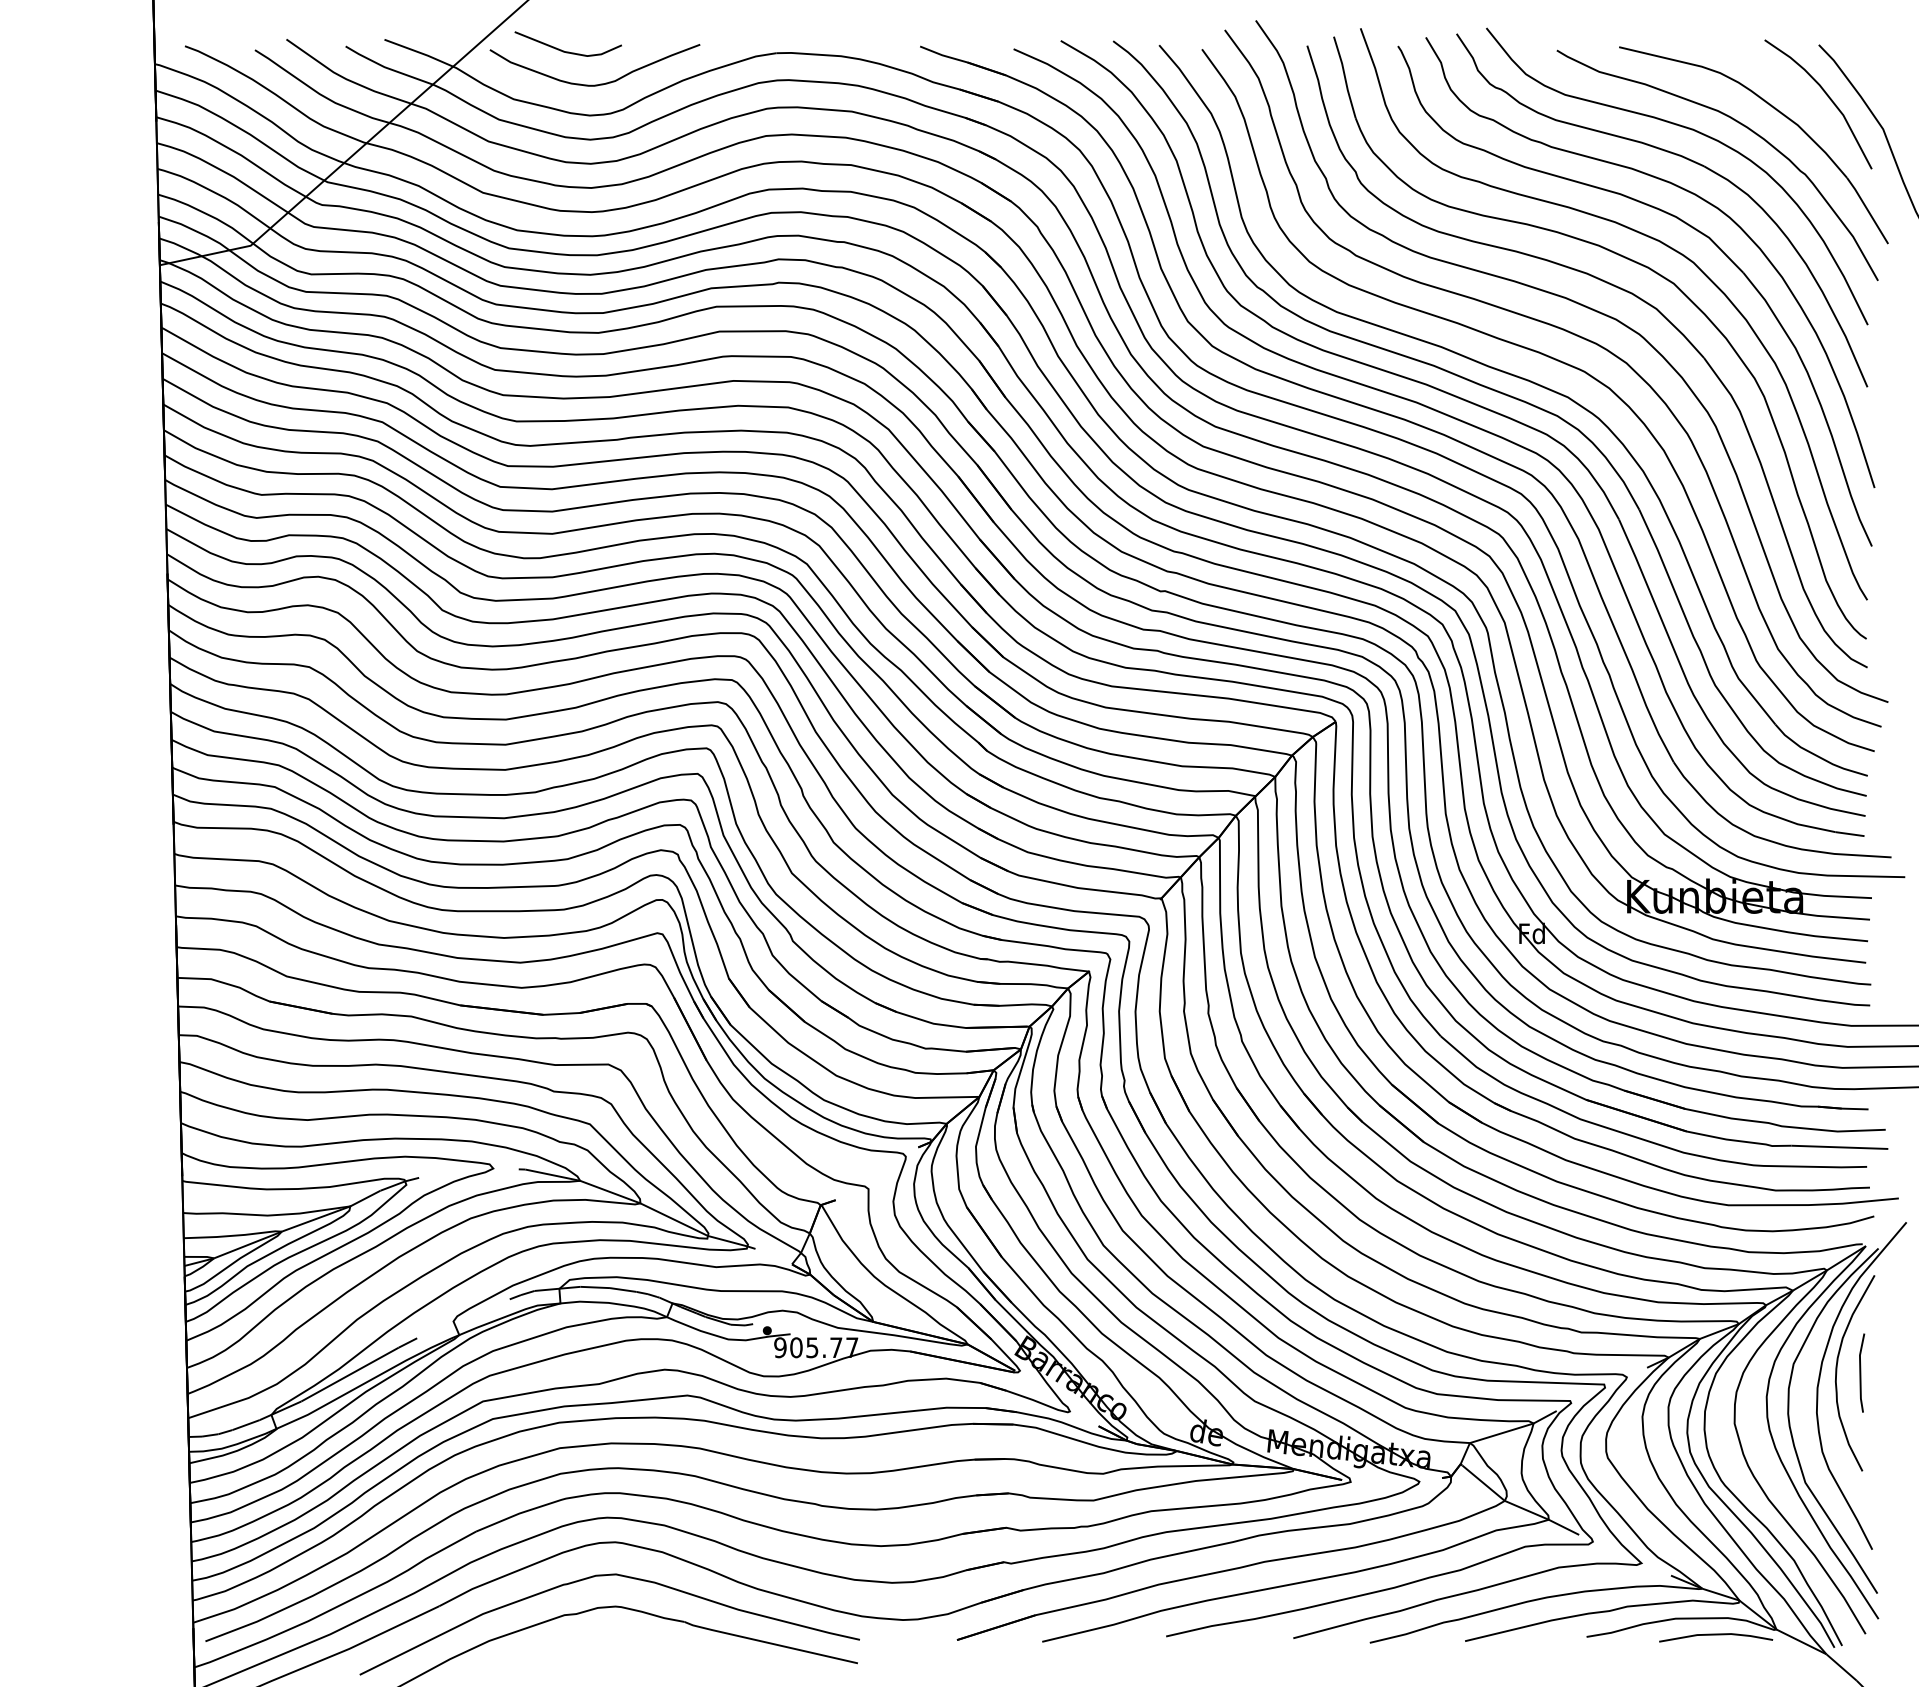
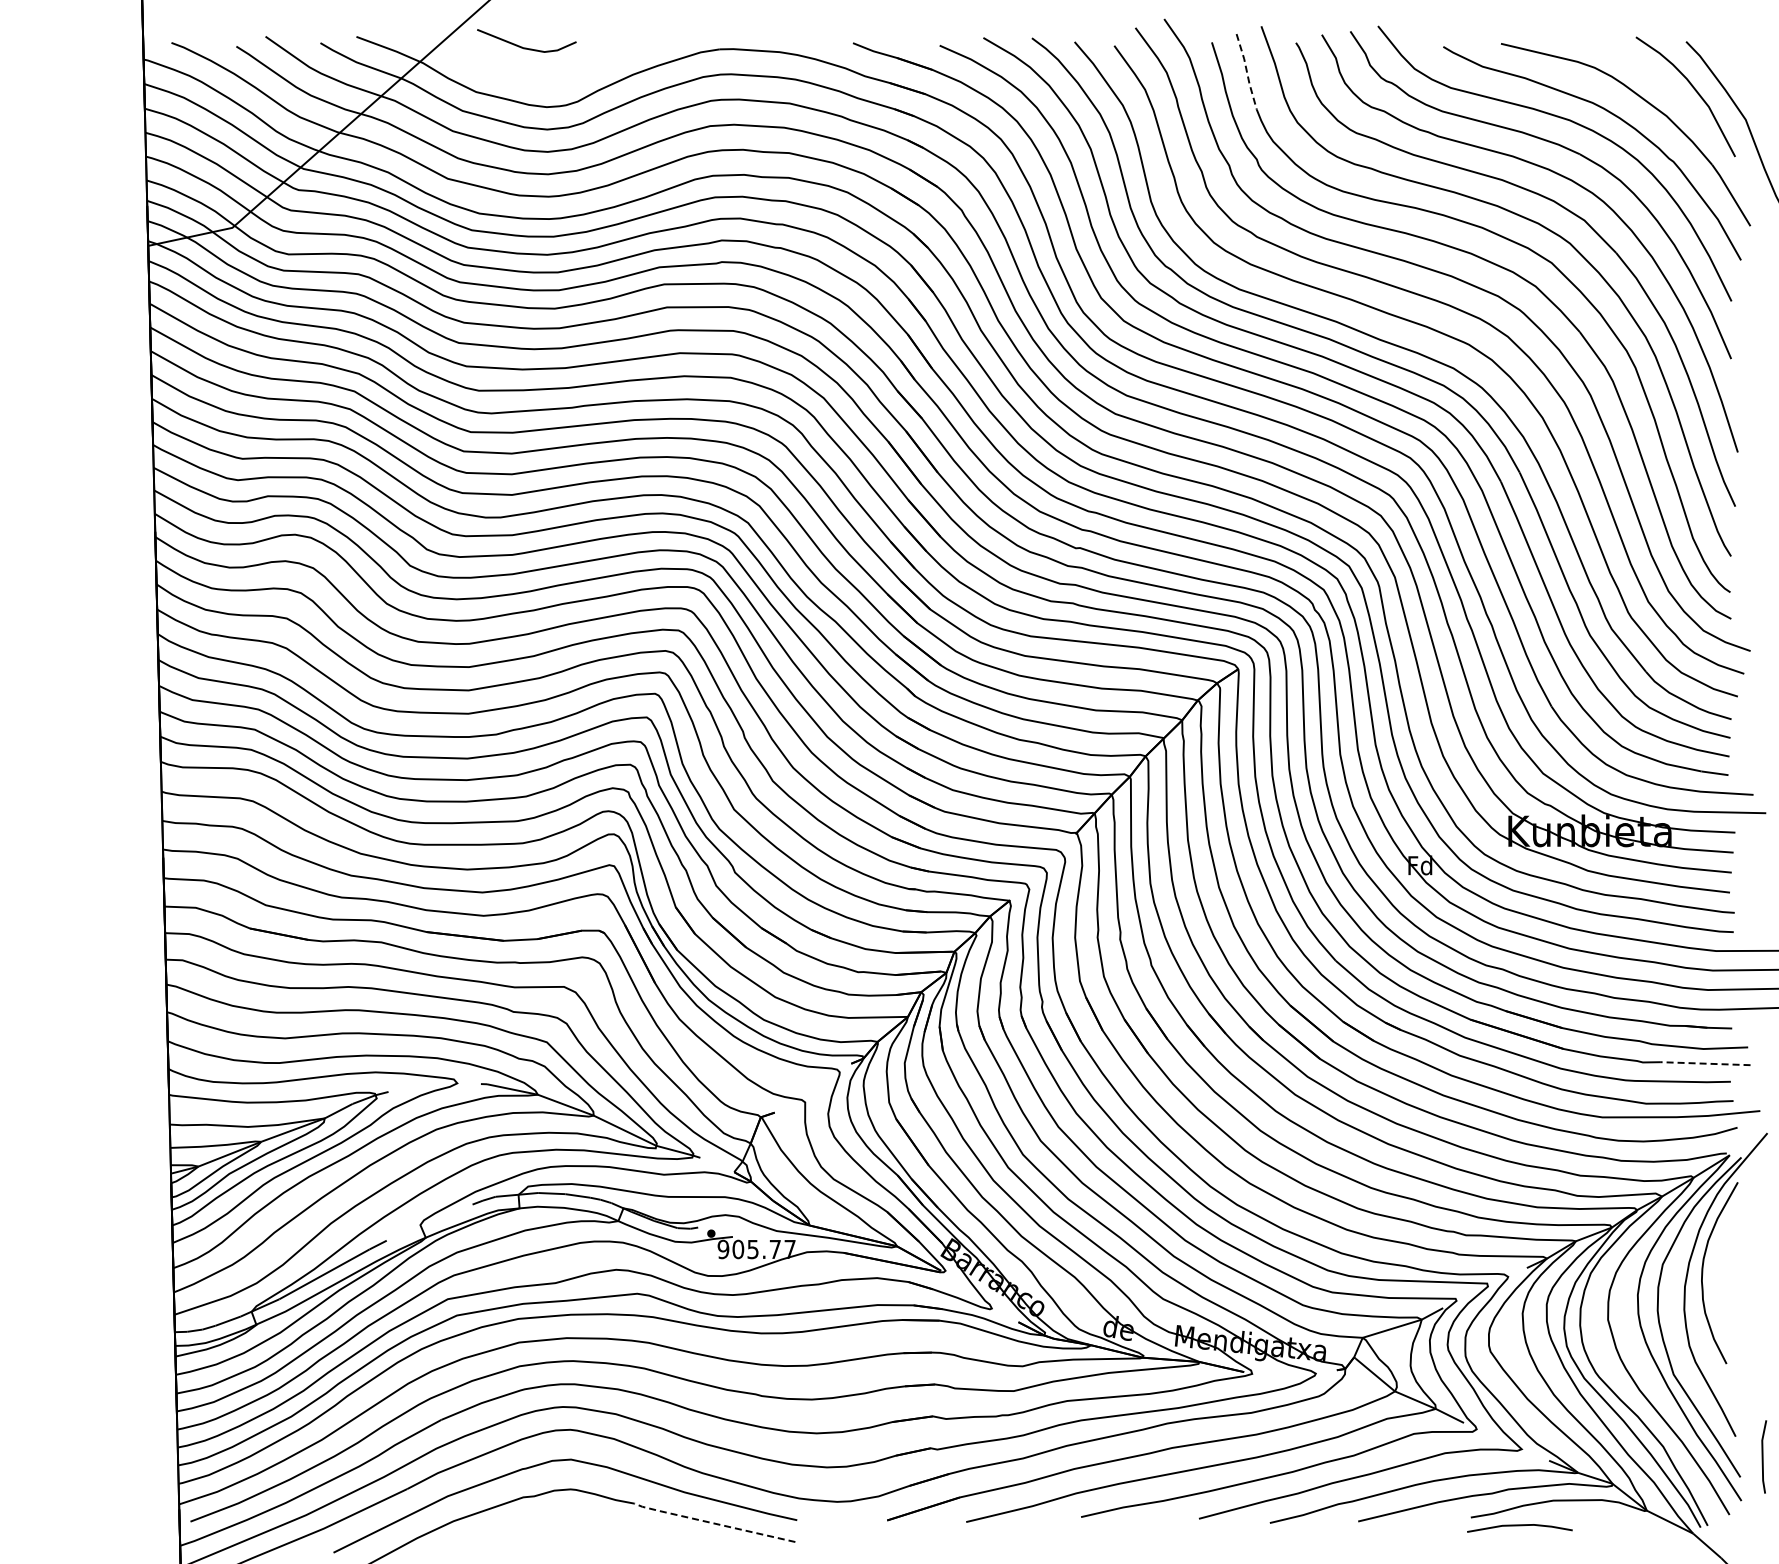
line: (1344, 77) -> (1246, 71), solid -> dashed
curve: (599, 83) -> (555, 77), removed
line: (1839, 1147) -> (1705, 1063), solid -> dashed
line: (1861, 1372) -> (1763, 1456), moved
line: (1715, 1635) -> (1519, 1526), moved
line: (768, 1643) -> (712, 1523), solid -> dashed

